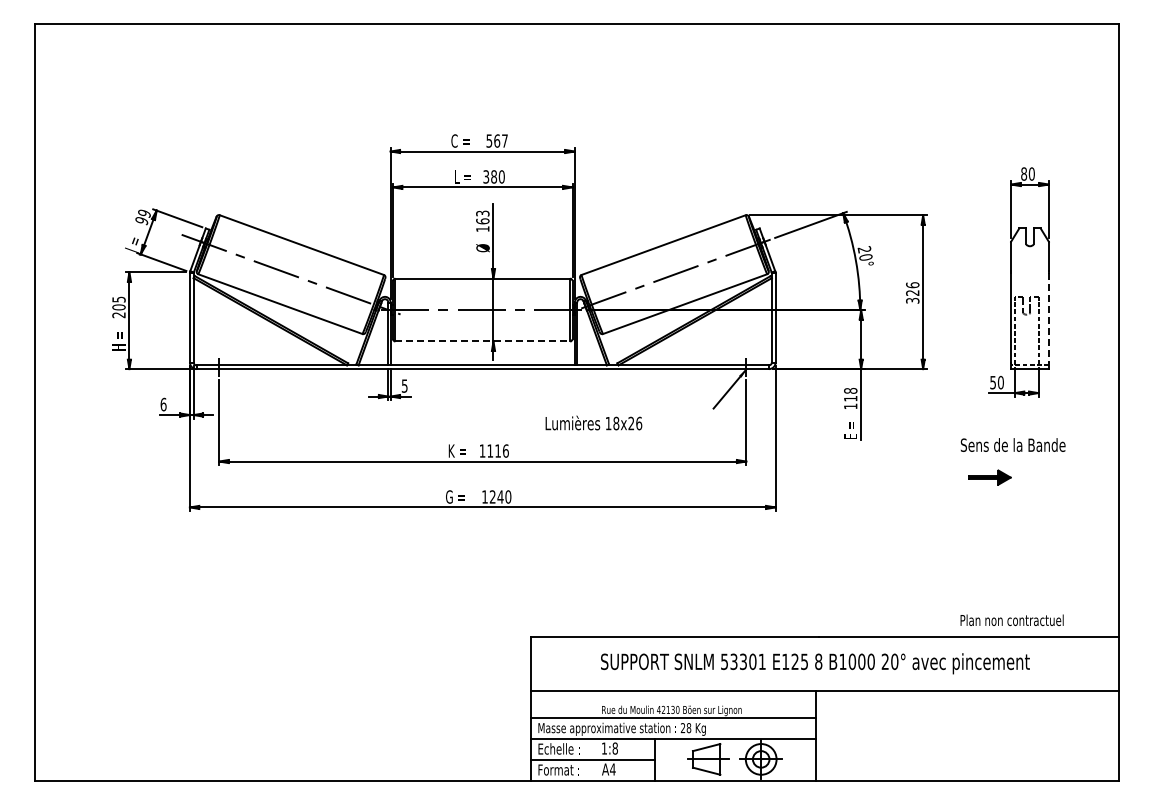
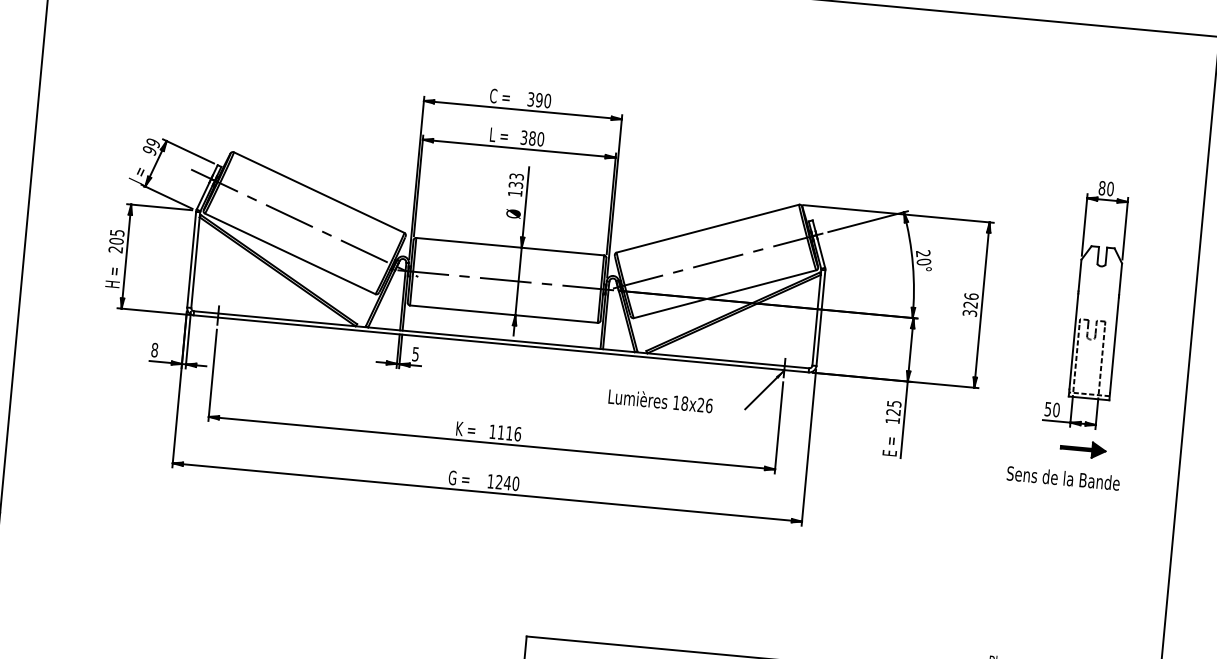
text: (496, 140) -> (538, 99), 567 -> 390
text: (482, 221) -> (515, 185), 163 -> 133
line: (1048, 317) -> (1114, 344), dashed -> solid
line: (483, 341) -> (504, 314), dashed -> solid
text: (850, 394) -> (893, 407), 118 -> 125
text: (163, 404) -> (154, 350), 6 -> 8
text: (593, 422) -> (660, 400), moved
part: (989, 477) -> (1082, 449), moved

